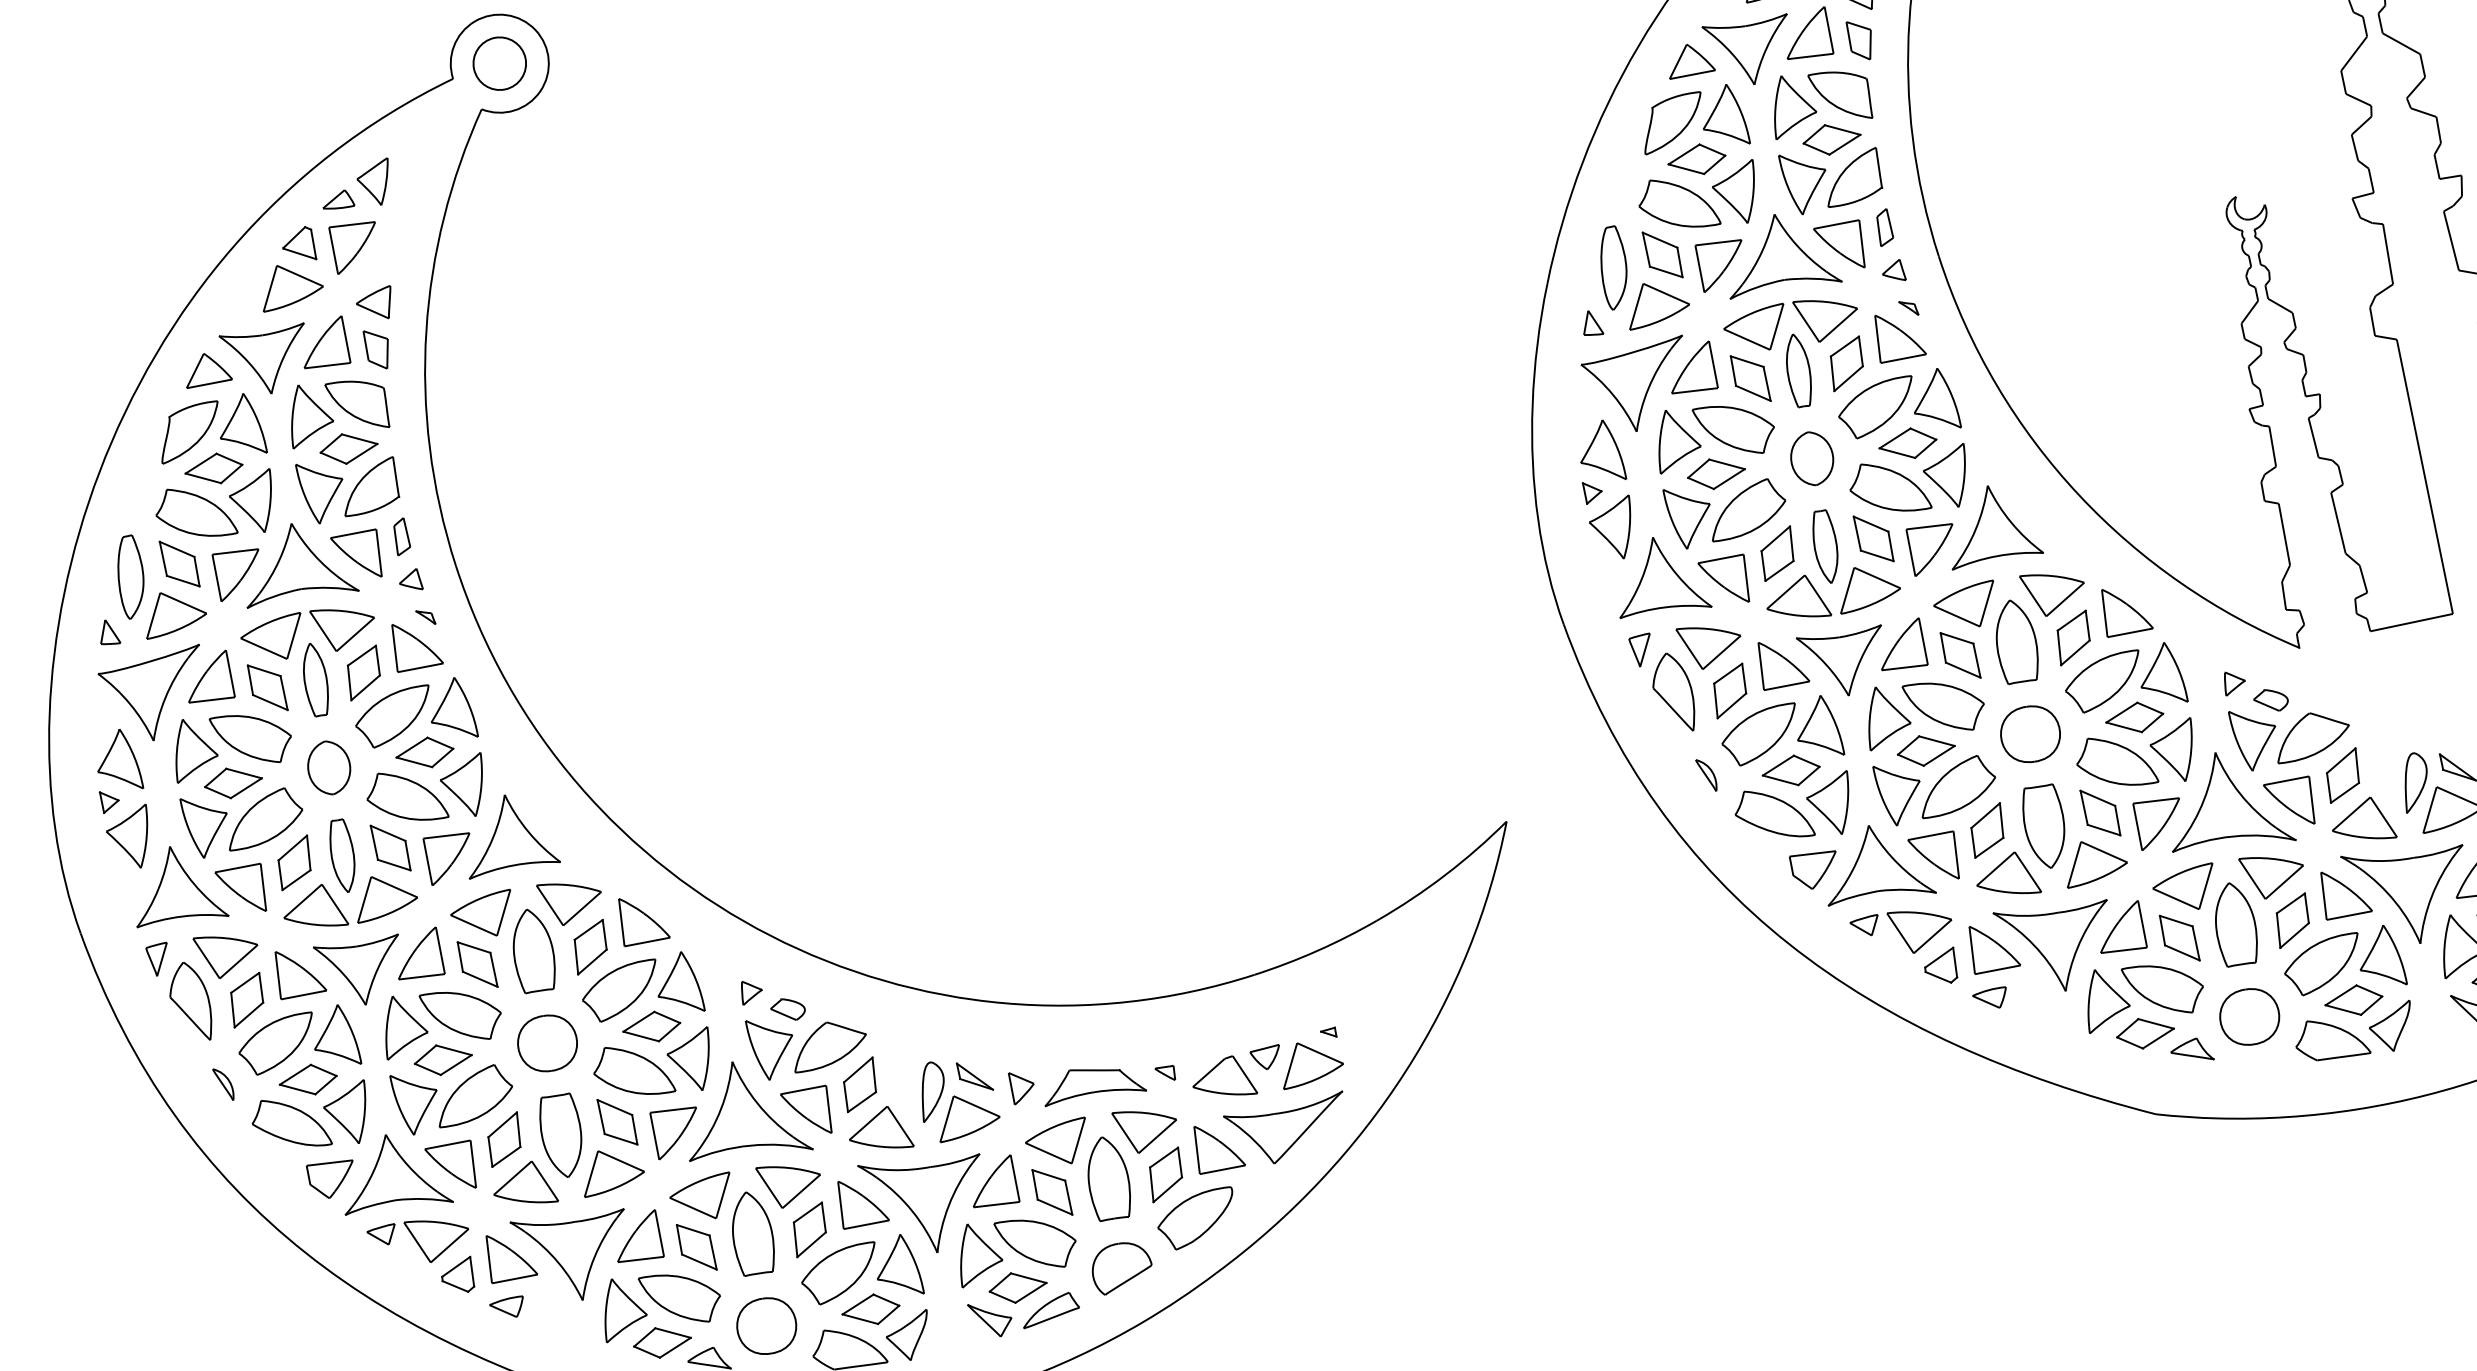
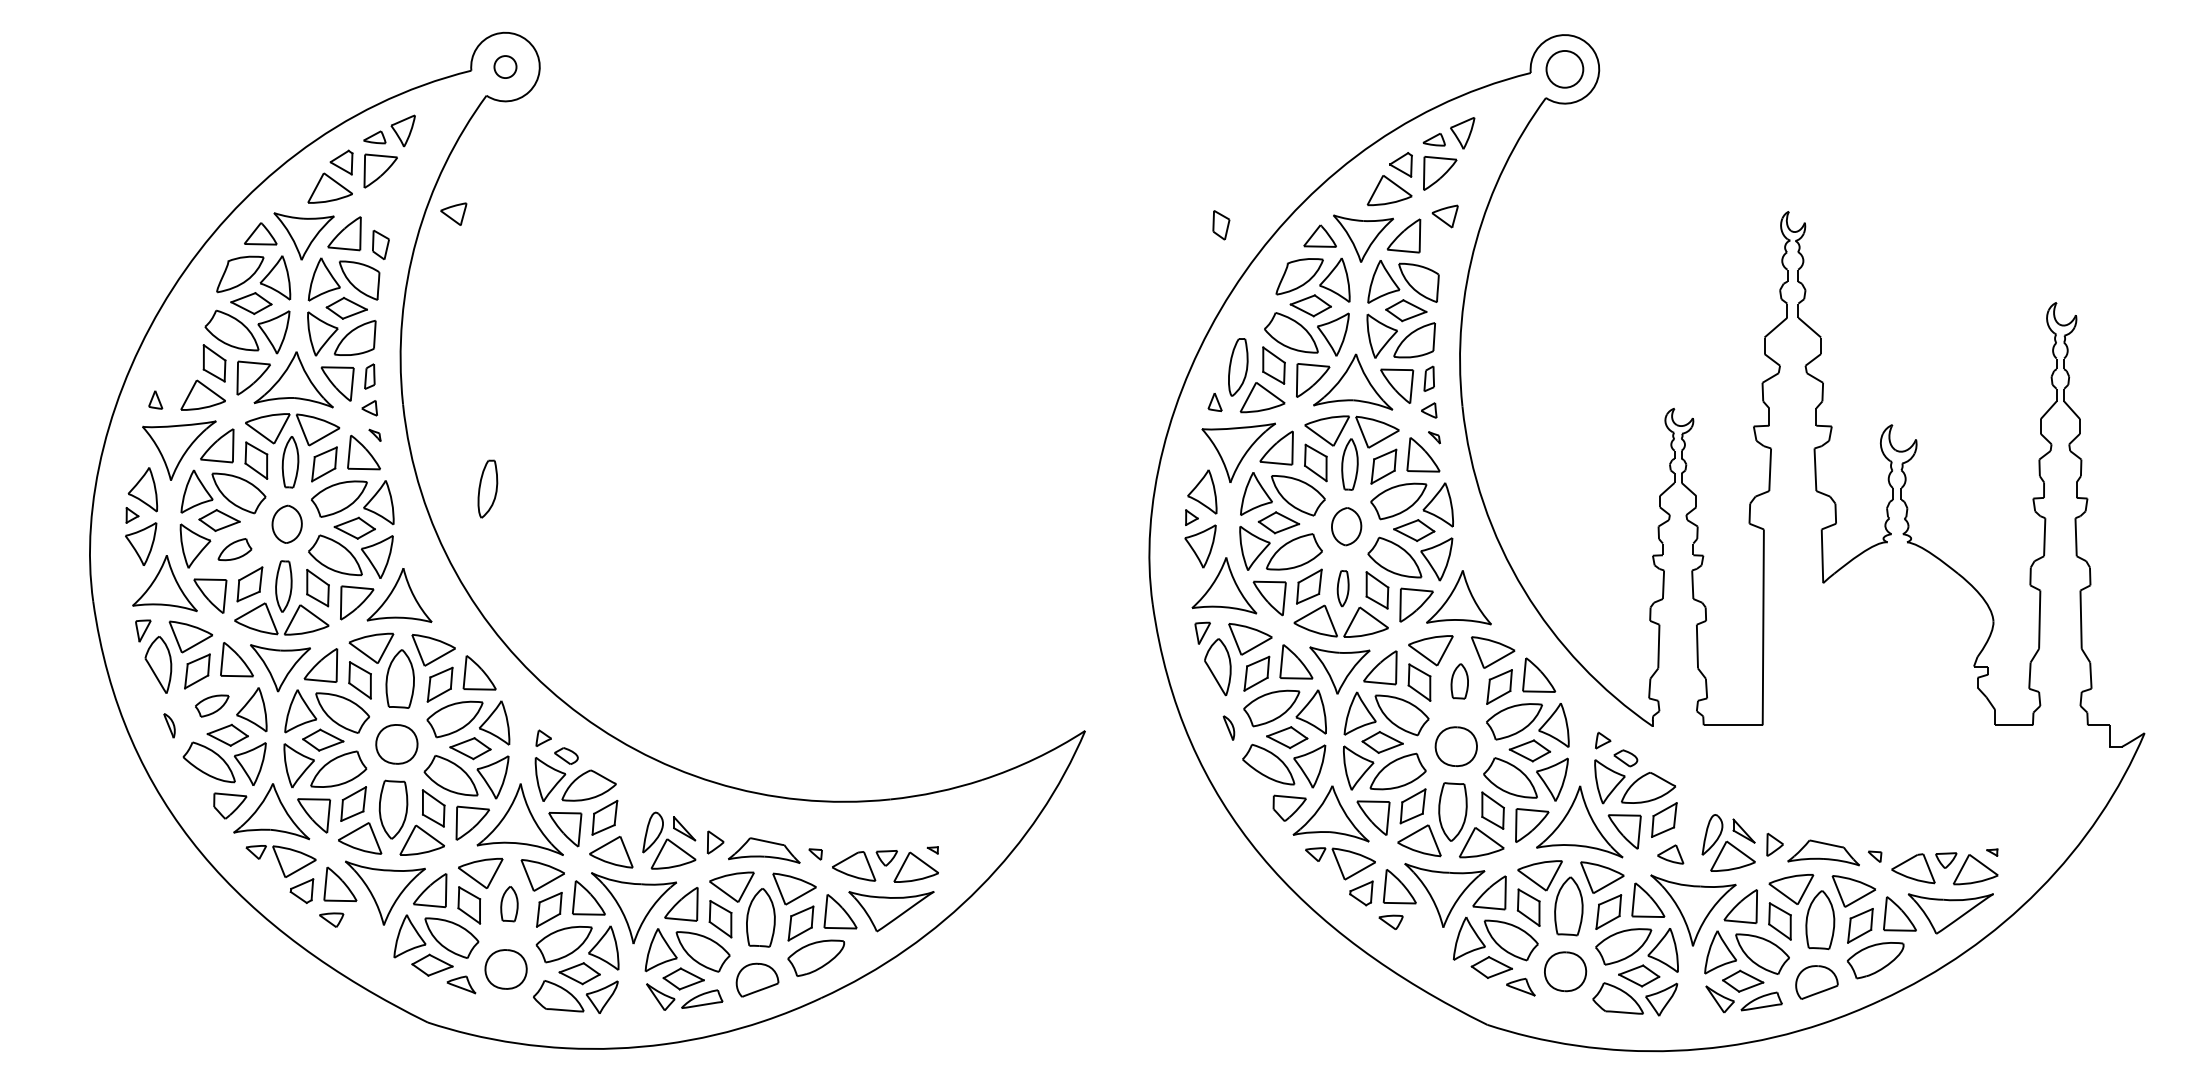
part: (1861, 40) -> (1221, 225), moved
circle: (499, 62) -> (505, 66), size x0.6
part: (375, 303) -> (453, 213), moved
part: (1824, 546) -> (1342, 588), size x0.7
part: (129, 576) -> (487, 488), moved
part: (2015, 642) -> (1459, 681), size x0.6
part: (262, 818) -> (234, 549), size x0.6
part: (2362, 821) -> (1670, 854), size x0.6
part: (276, 1043) -> (211, 705), size x0.6
part: (752, 1232) -> (509, 903), size x0.6

